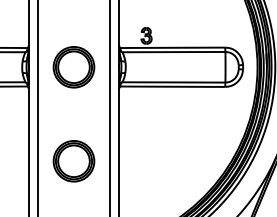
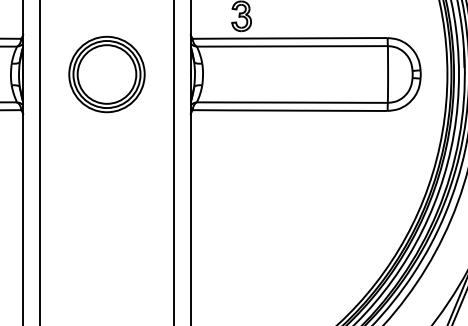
part: (73, 161) -> (106, 249), removed

